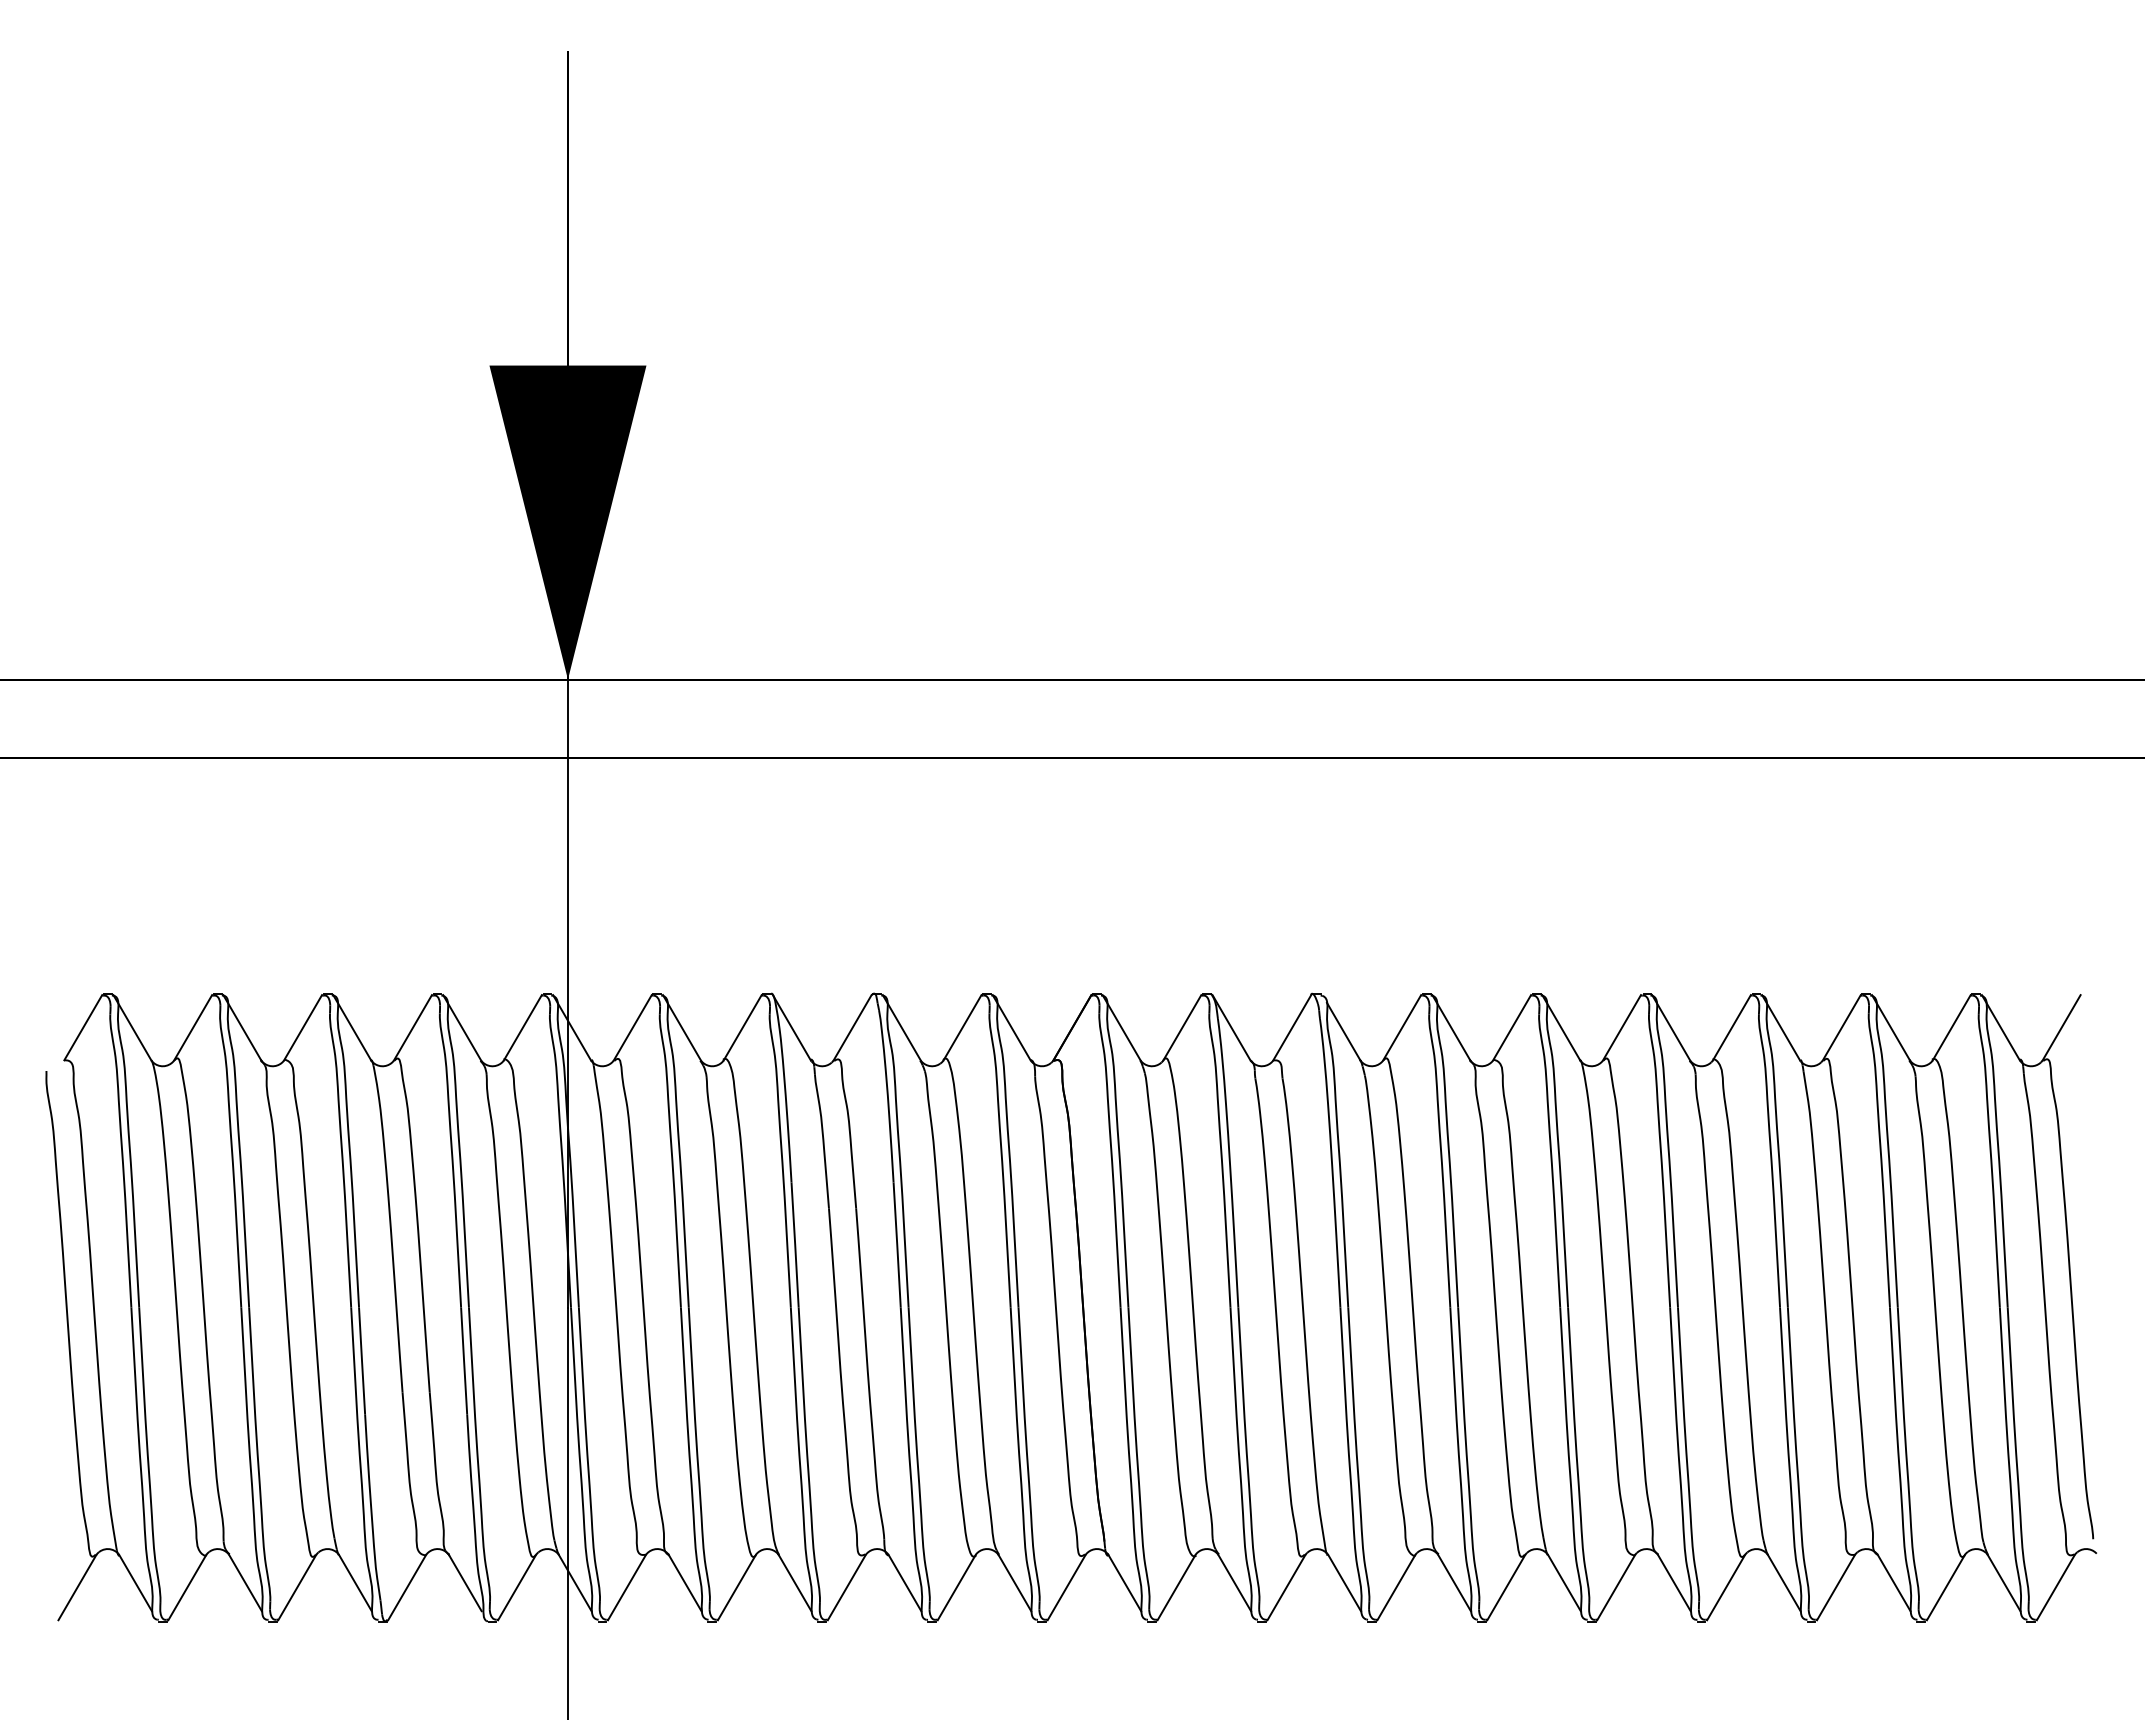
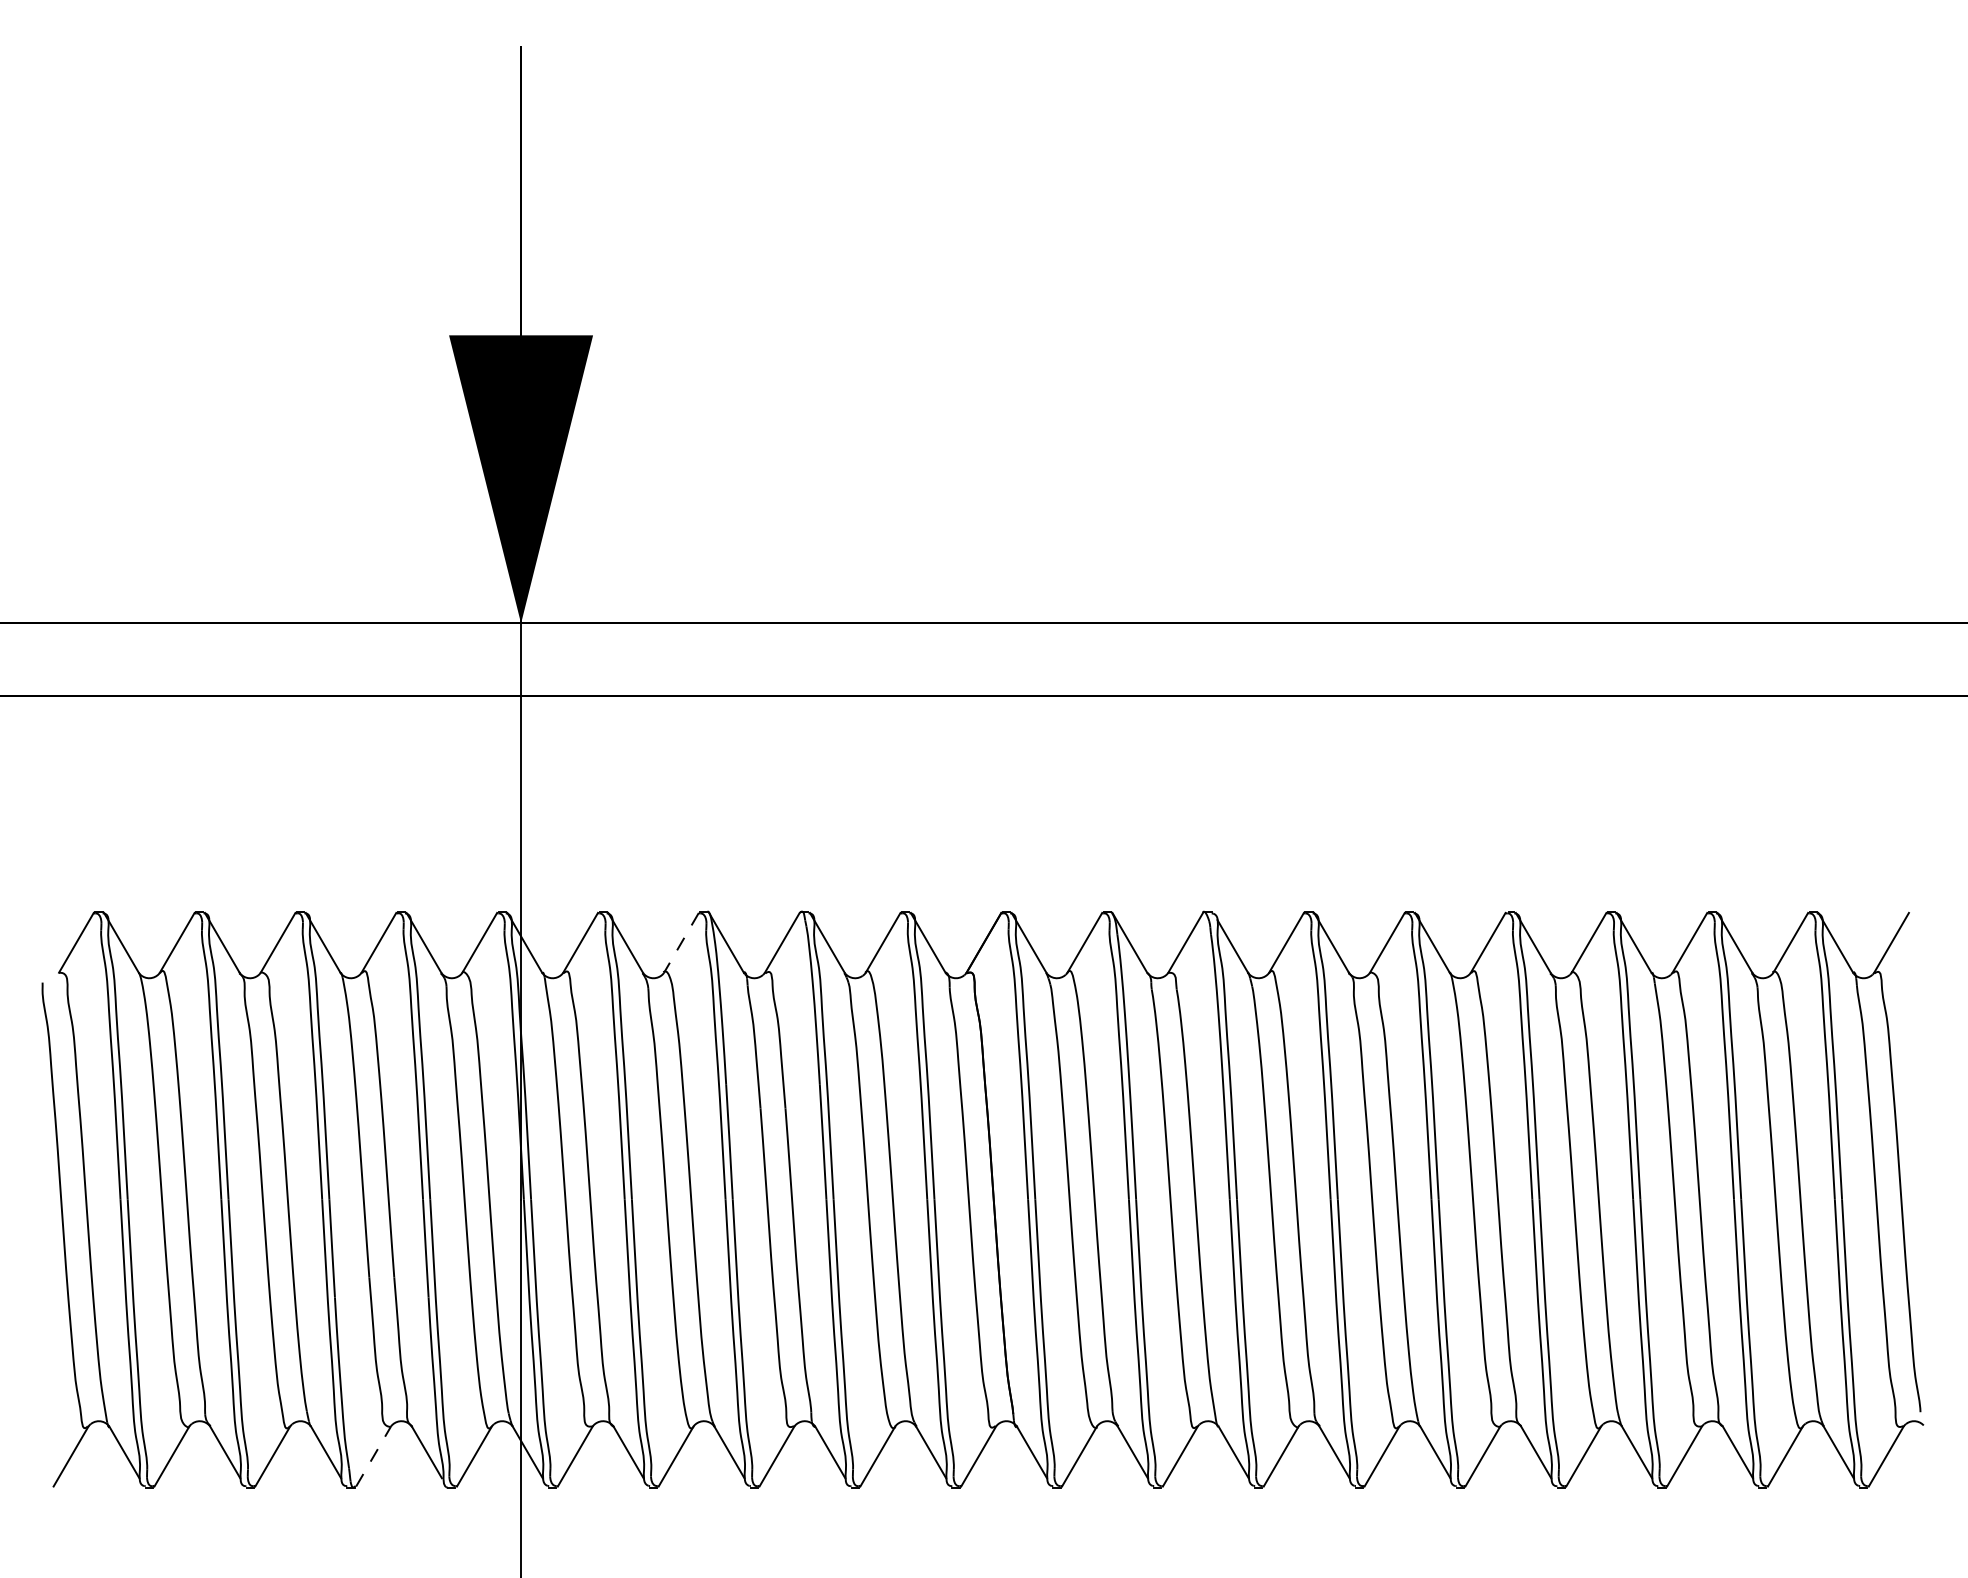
line: (742, 1027) -> (681, 942), solid -> dashed
line: (407, 1587) -> (373, 1456), solid -> dashed

